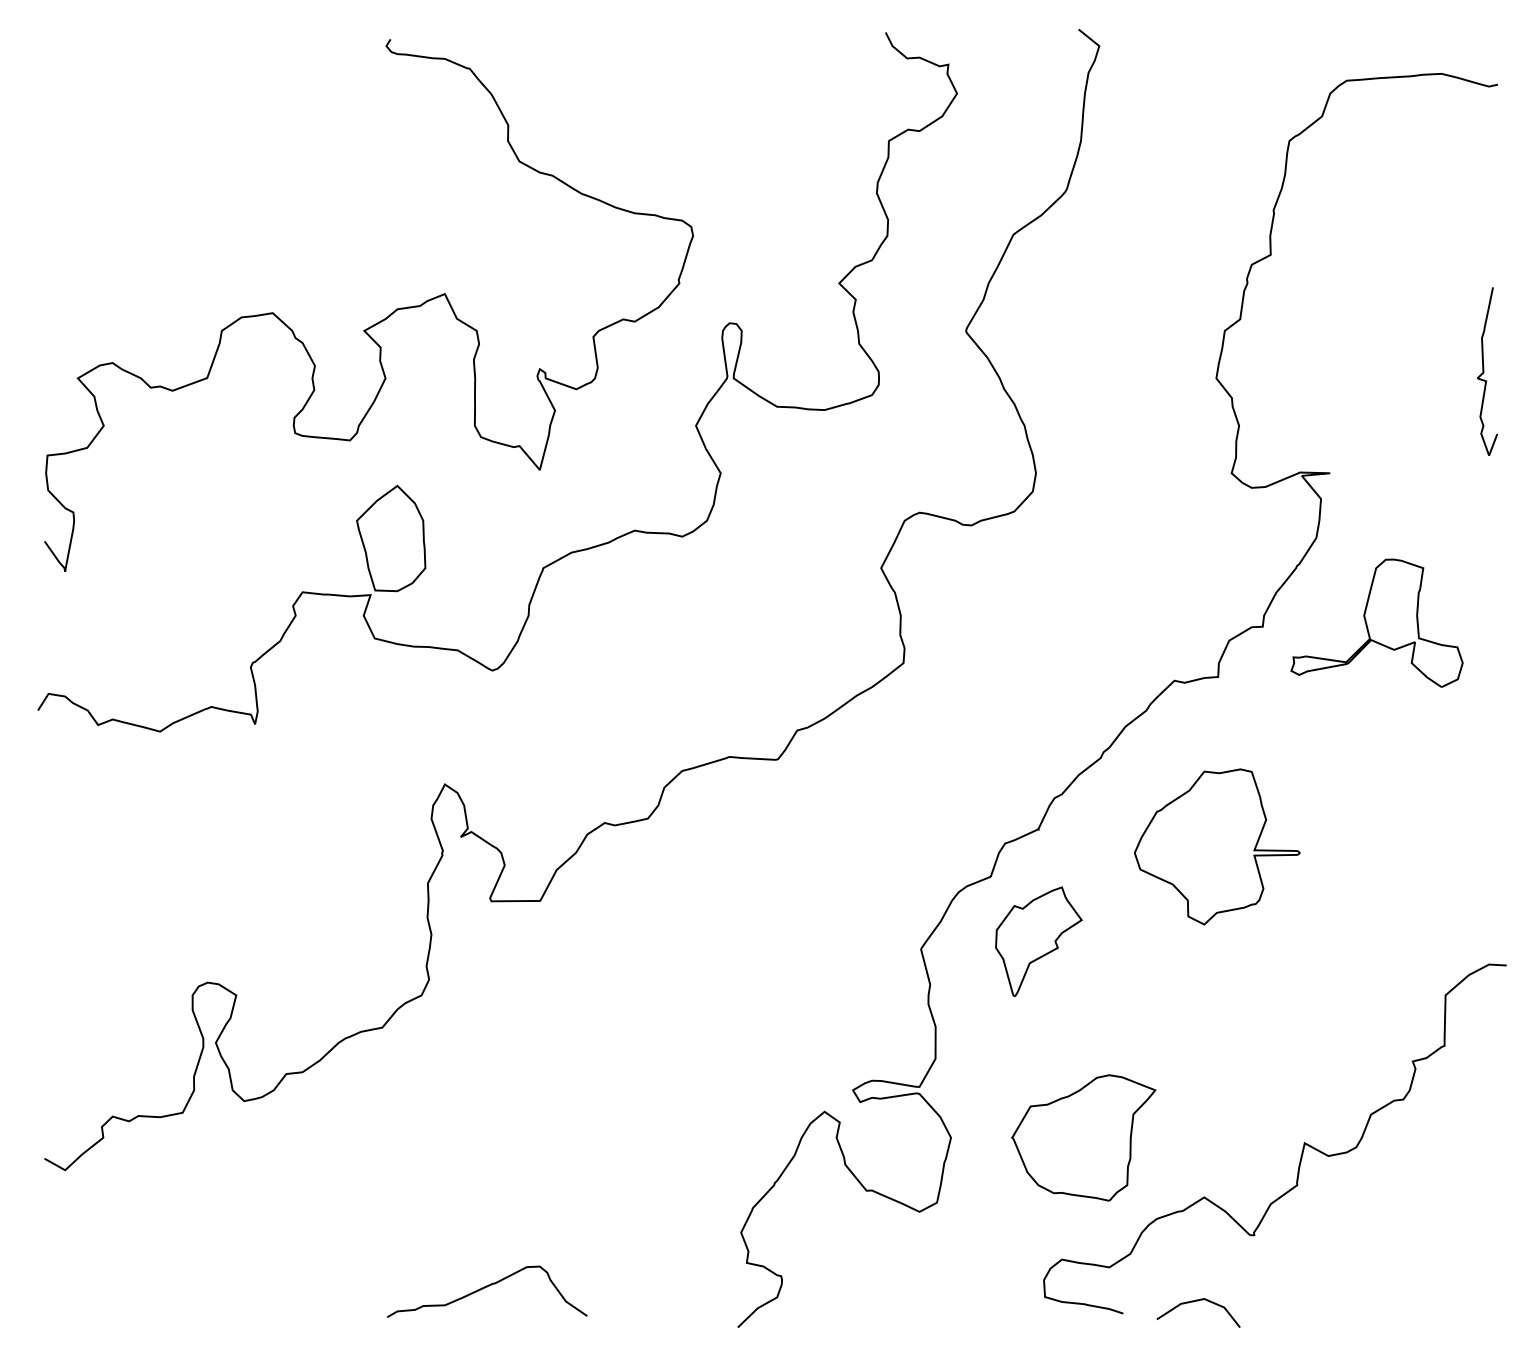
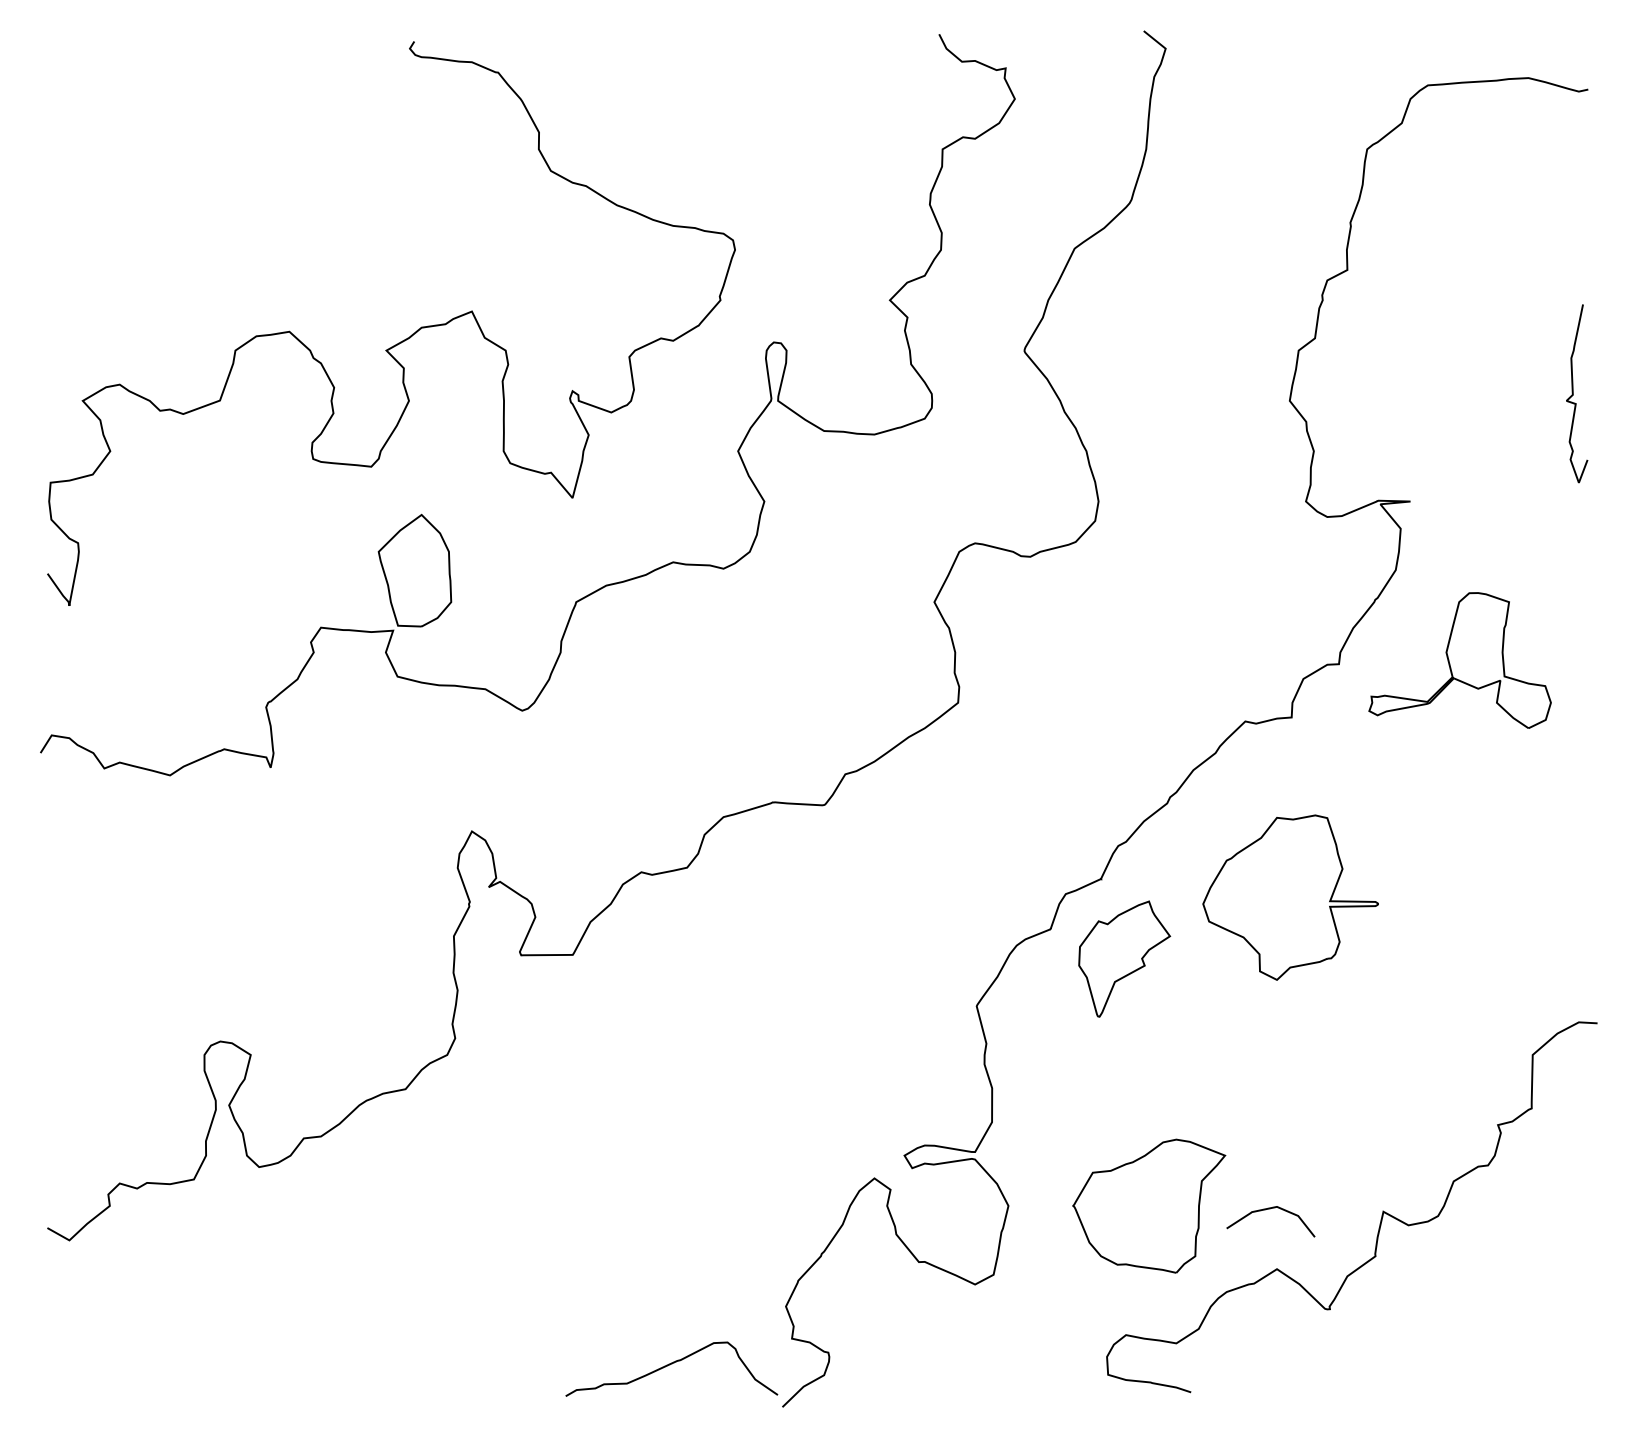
part: (1038, 941) -> (1124, 958), moved
curve: (485, 1288) -> (669, 1365), moved
curve: (1198, 1301) -> (1270, 1209), moved

